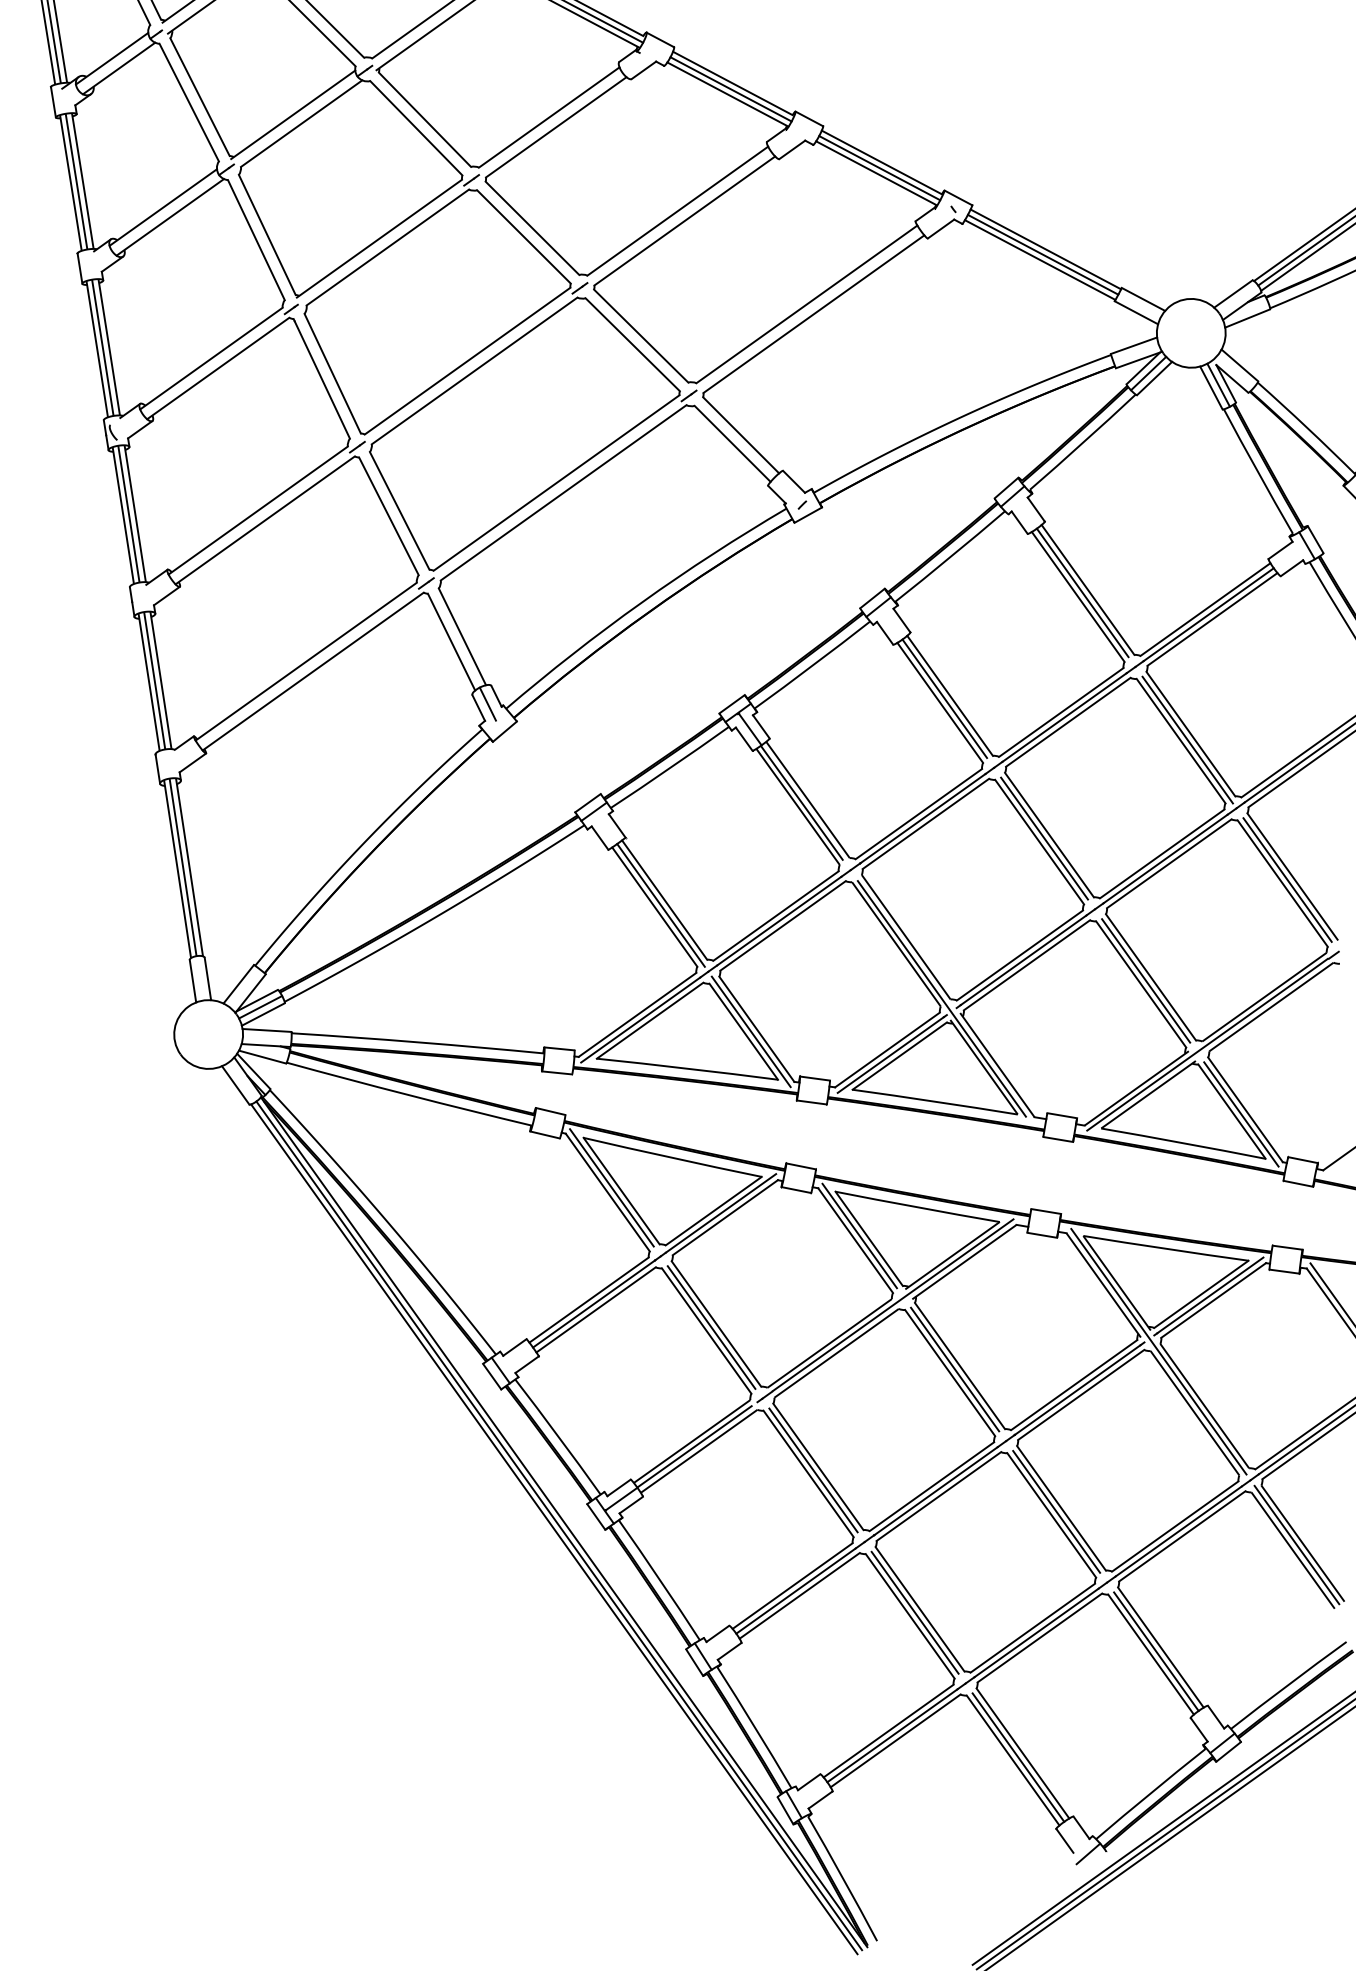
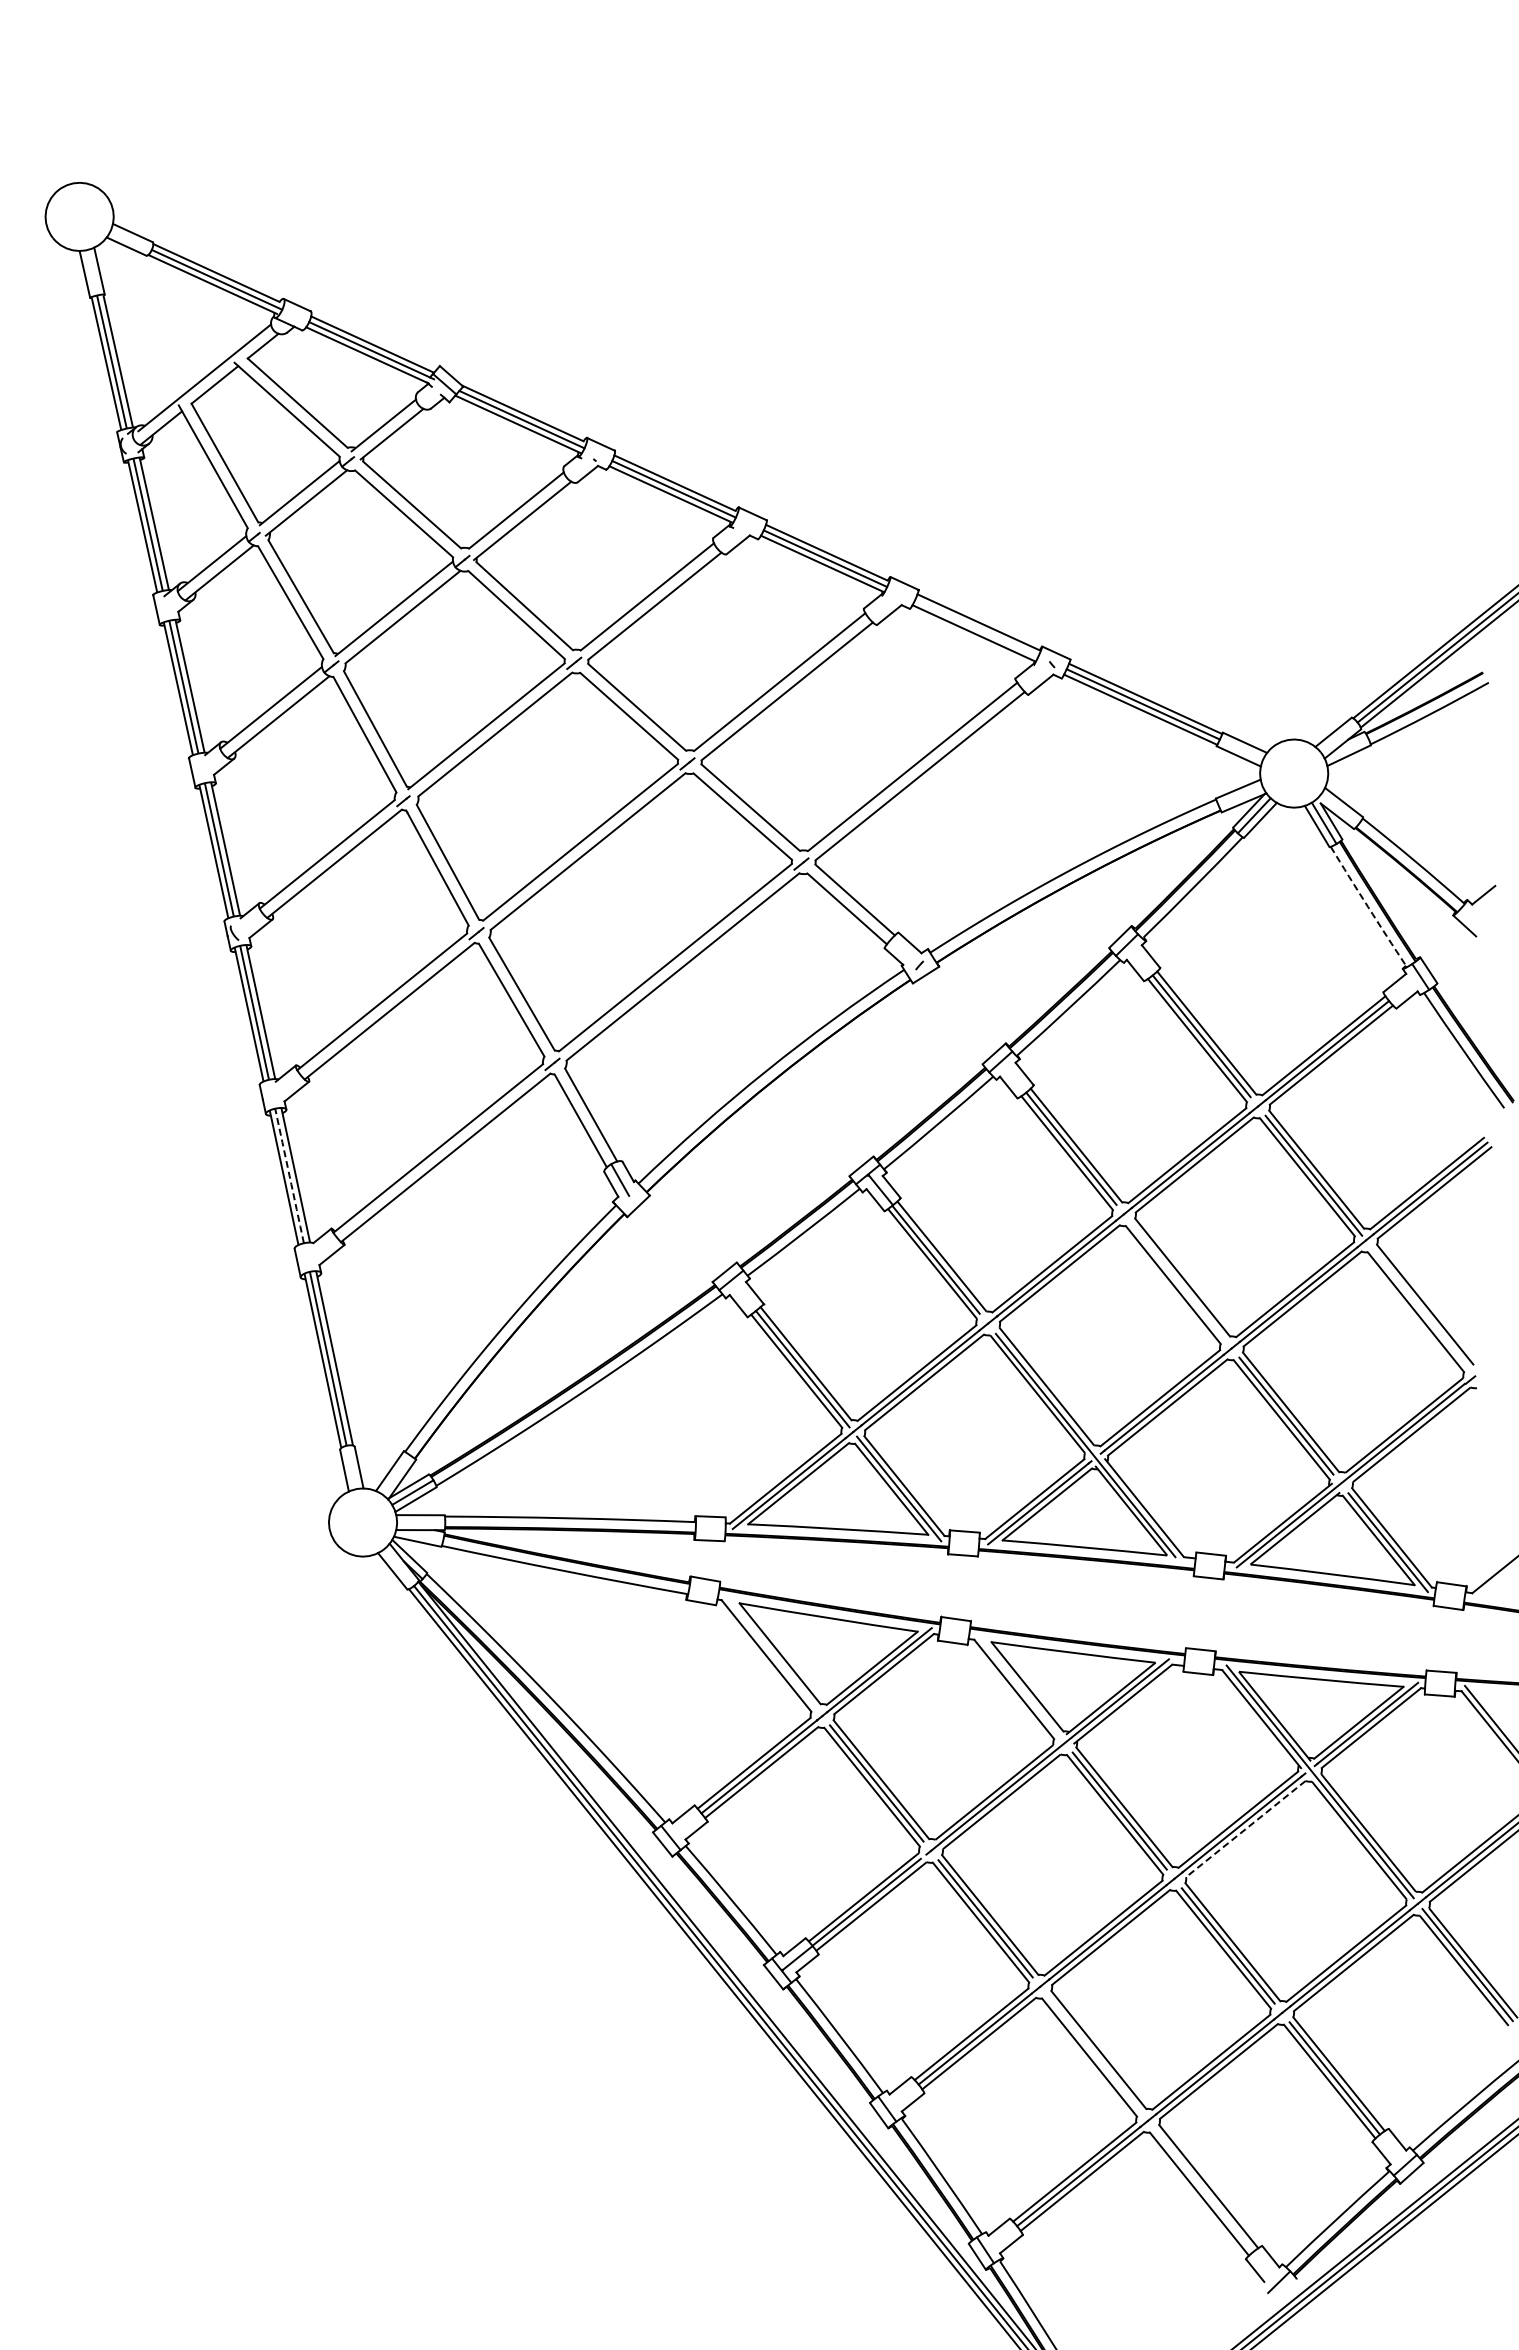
line: (879, 167) -> (976, 627), removed
arc: (1257, 471) -> (1367, 906), solid -> dashed
arc: (154, 680) -> (289, 1175), solid -> dashed
line: (1044, 838) -> (1177, 1281), removed
line: (1287, 880) -> (1420, 1308), removed
line: (612, 1187) -> (770, 1650), removed
line: (859, 1235) -> (1017, 1684), removed
line: (1080, 1395) -> (1245, 1829), solid -> dashed
line: (914, 1612) -> (1093, 2053), removed
line: (1018, 1757) -> (1204, 2190), removed

